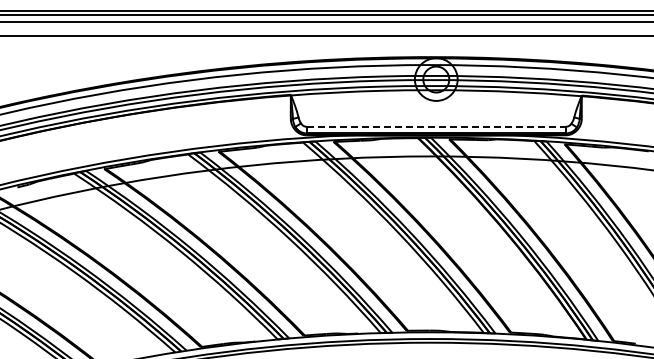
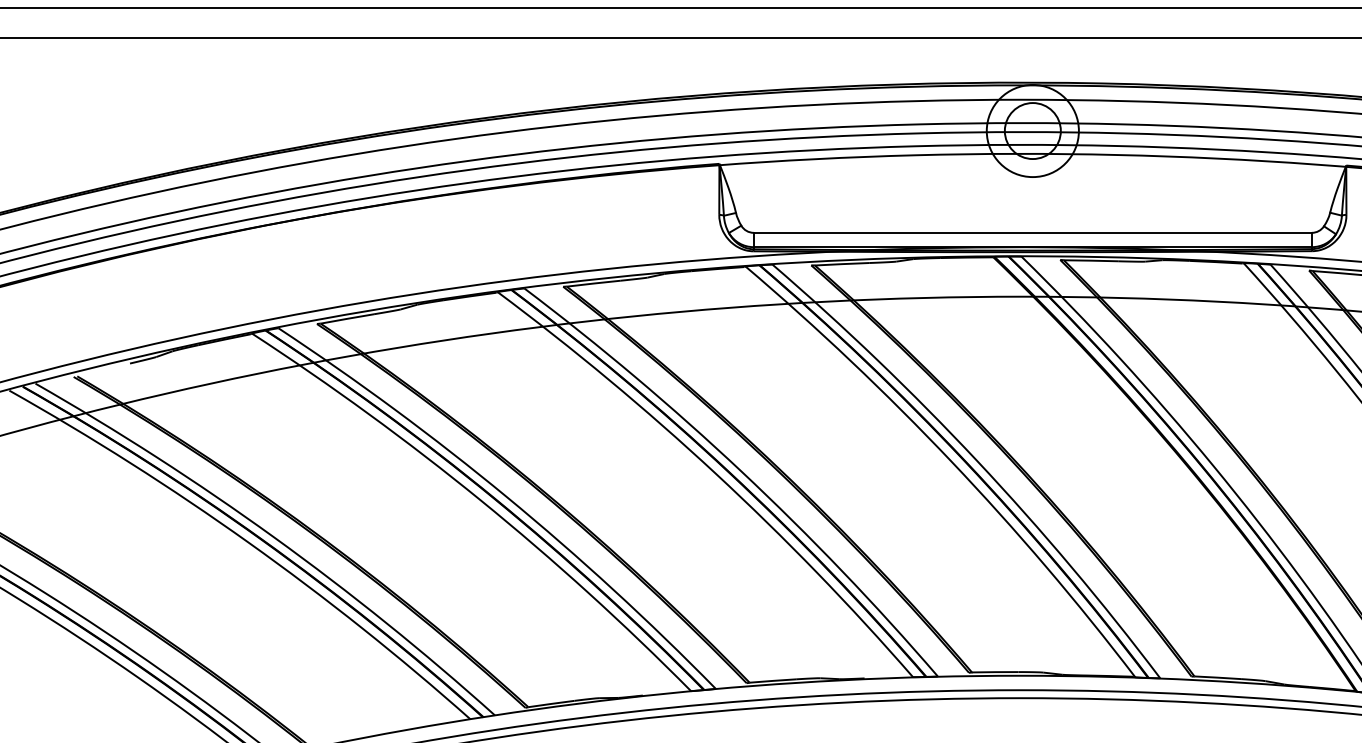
line: (436, 126) -> (1033, 232), dashed -> solid

